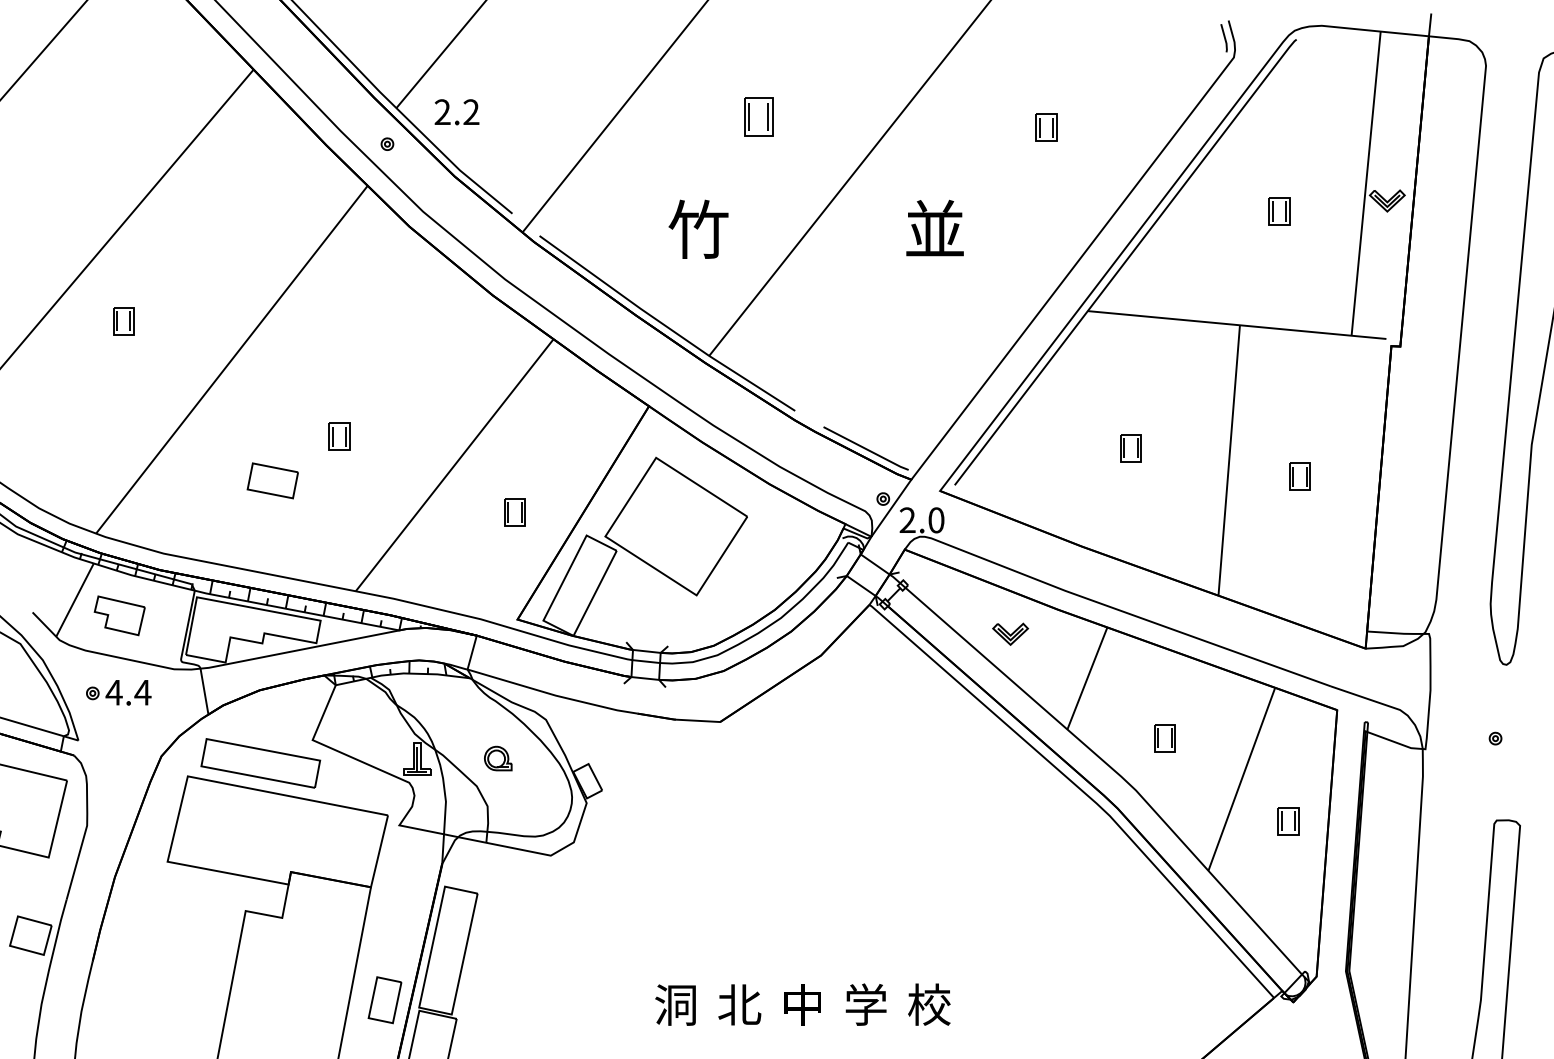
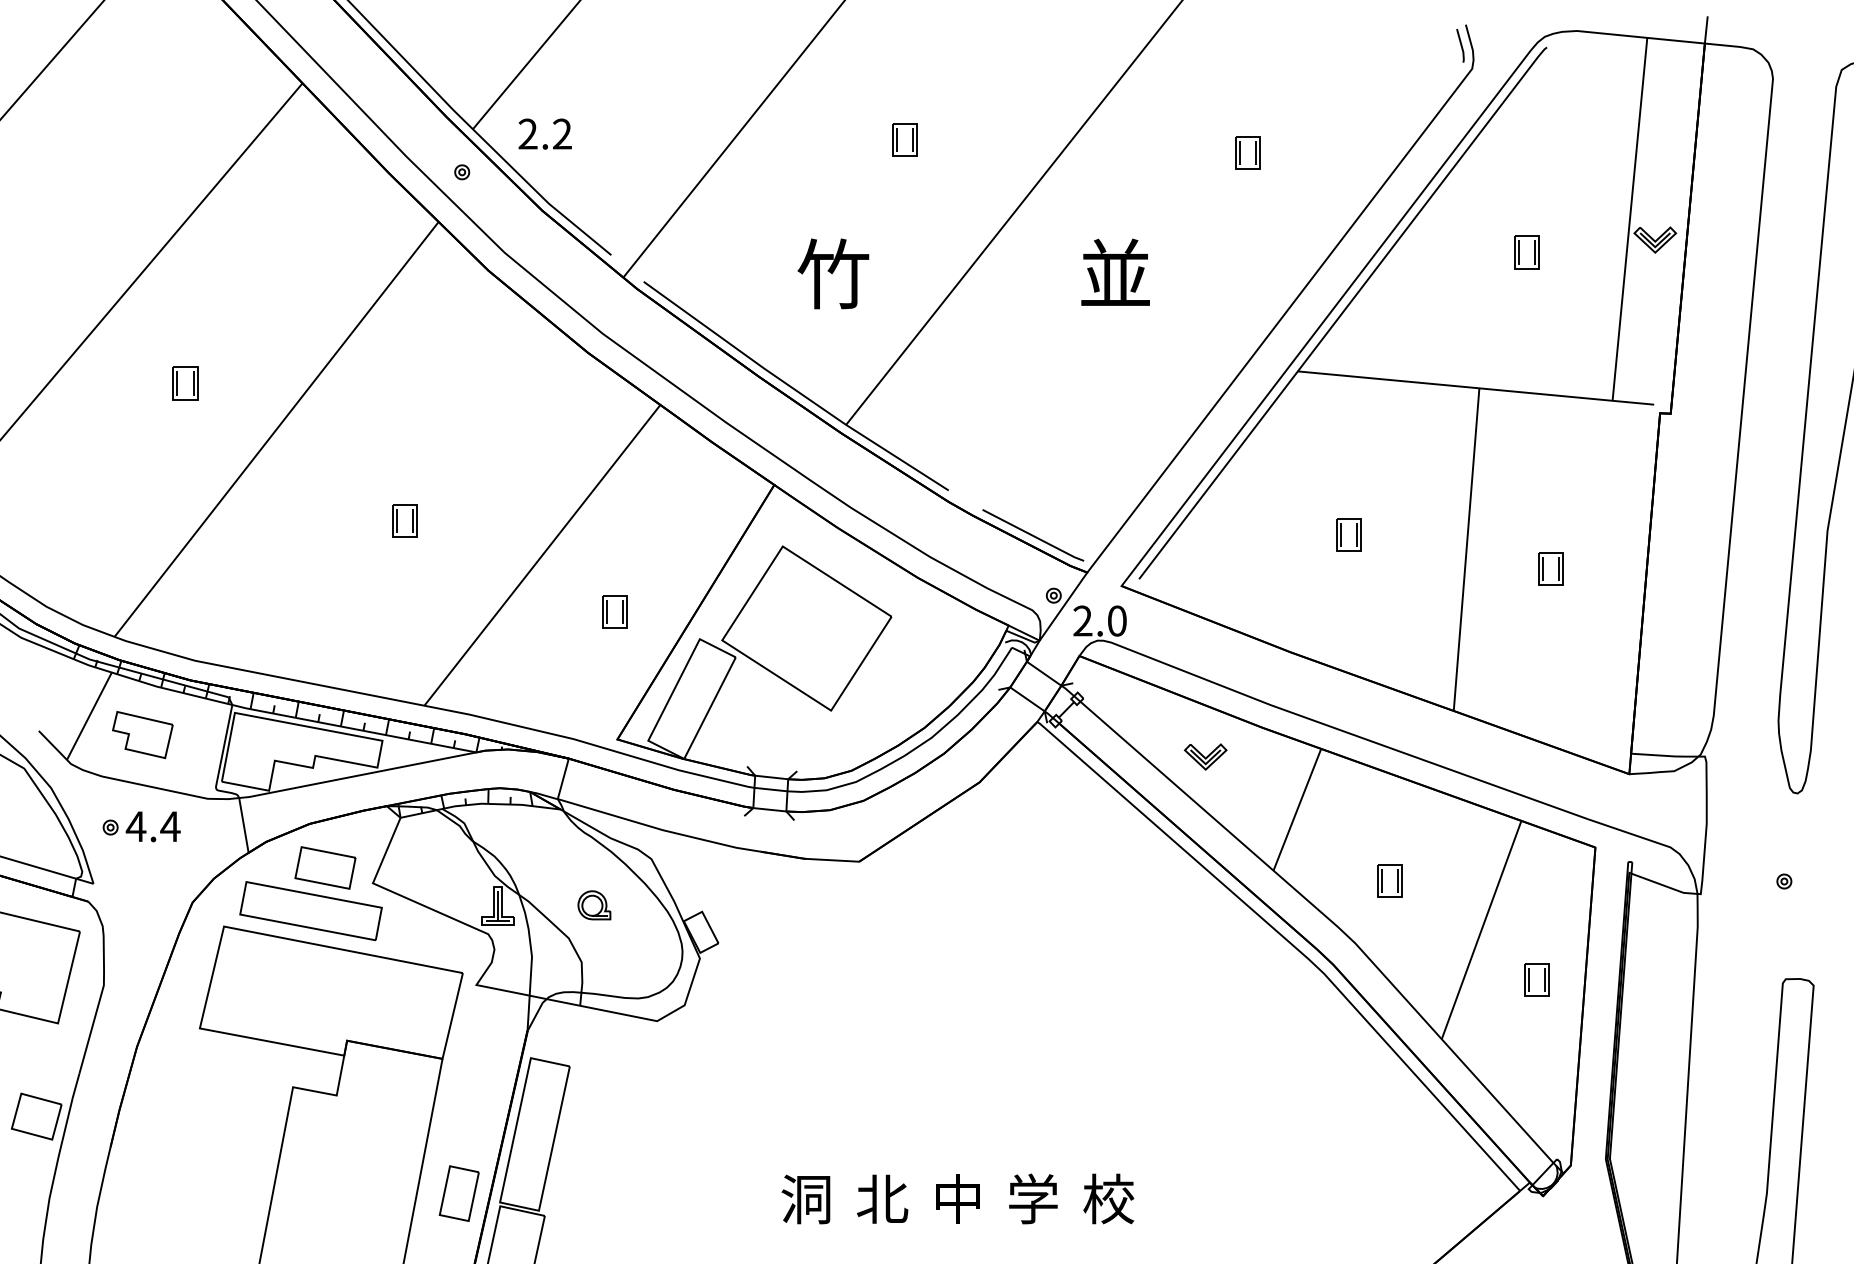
part: (758, 116) -> (904, 139), size x0.71
part: (123, 321) -> (185, 383), moved
part: (272, 480) -> (325, 867), moved

